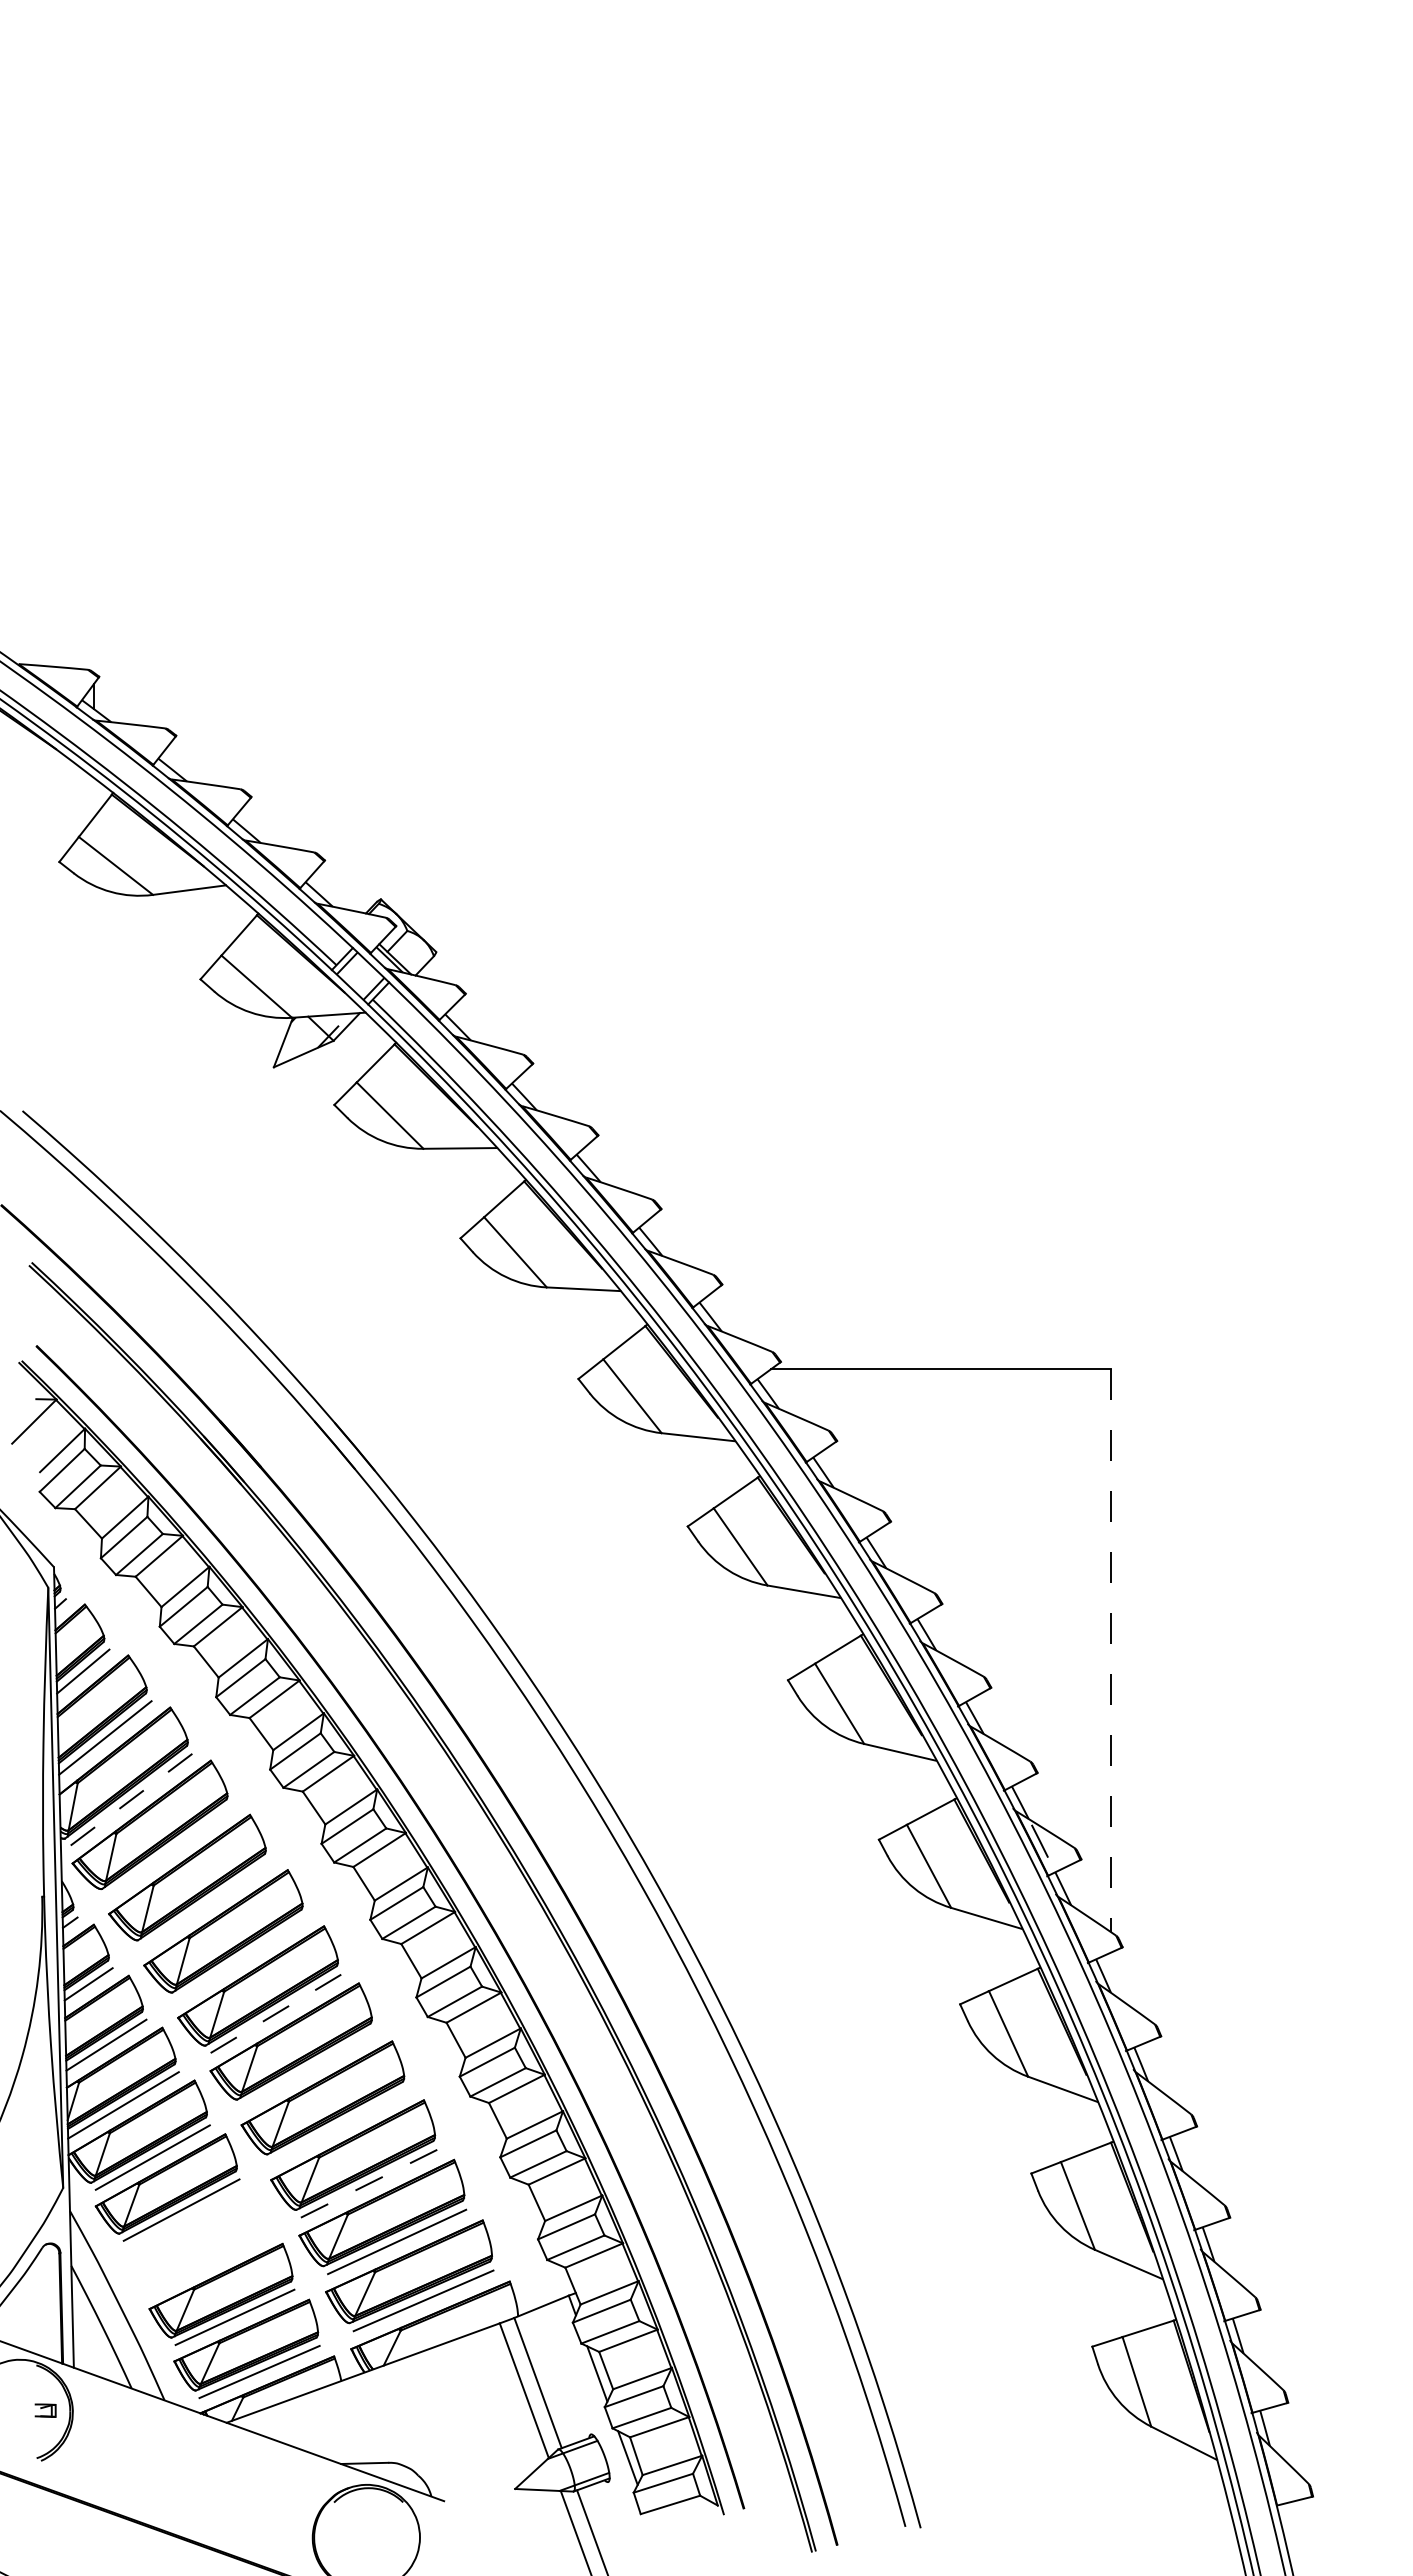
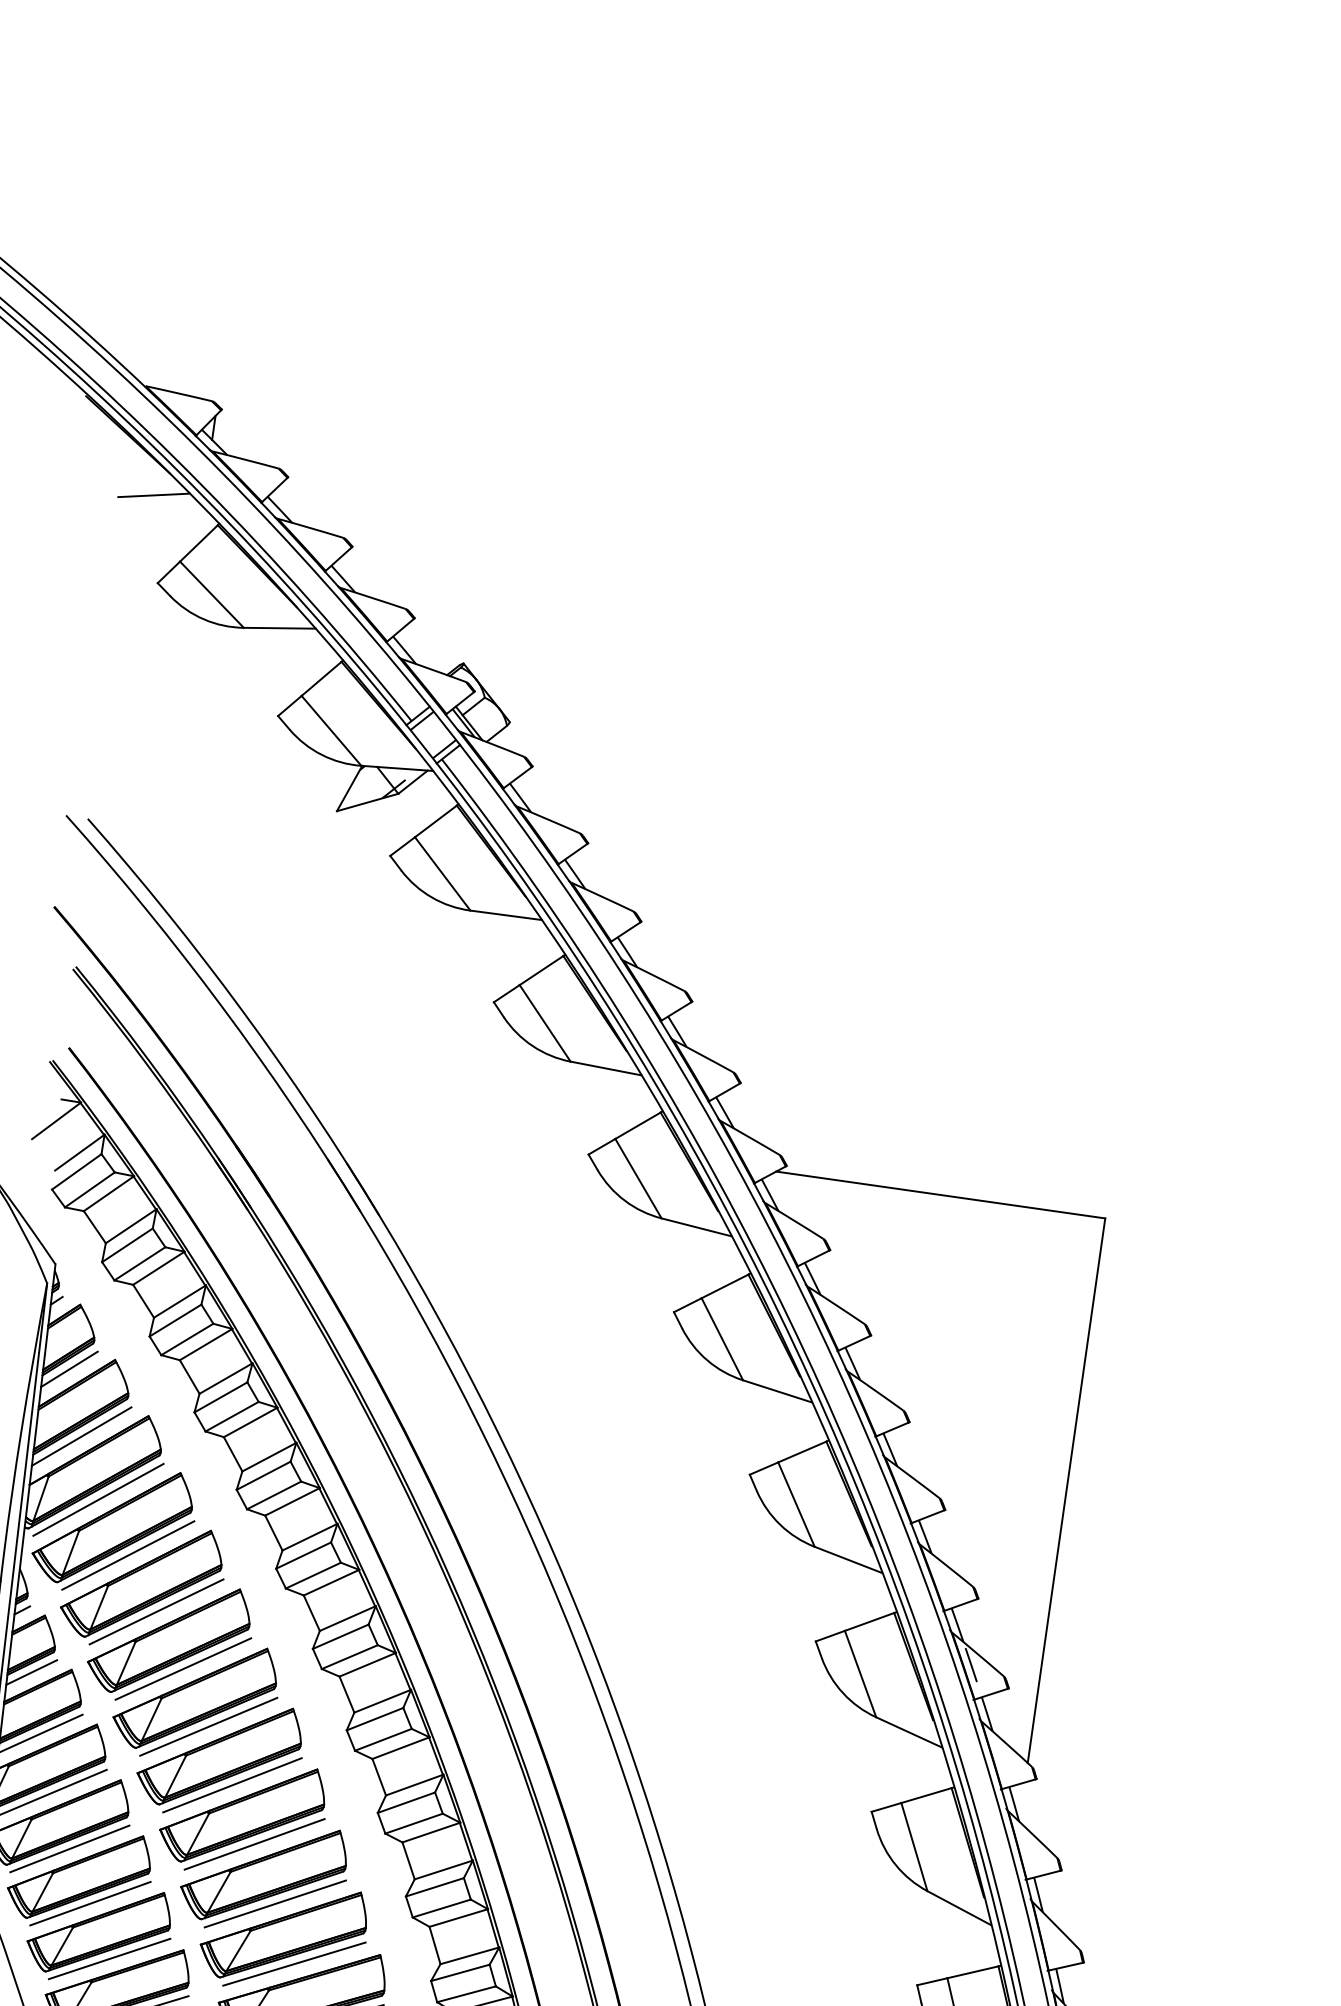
line: (42, 773) -> (153, 495), added
line: (1111, 1650) -> (1066, 1490), dashed -> solid
line: (131, 1799) -> (98, 1499), dashed -> solid
line: (169, 1851) -> (128, 1555), added
line: (206, 1904) -> (156, 1611), added
line: (241, 1958) -> (182, 1668), added
line: (276, 2013) -> (209, 1726), dashed -> solid
line: (308, 2069) -> (232, 1785), added
line: (339, 2126) -> (254, 1844), added
line: (369, 2183) -> (275, 1903), dashed -> solid
part: (195, 2240) -> (99, 1934), added

